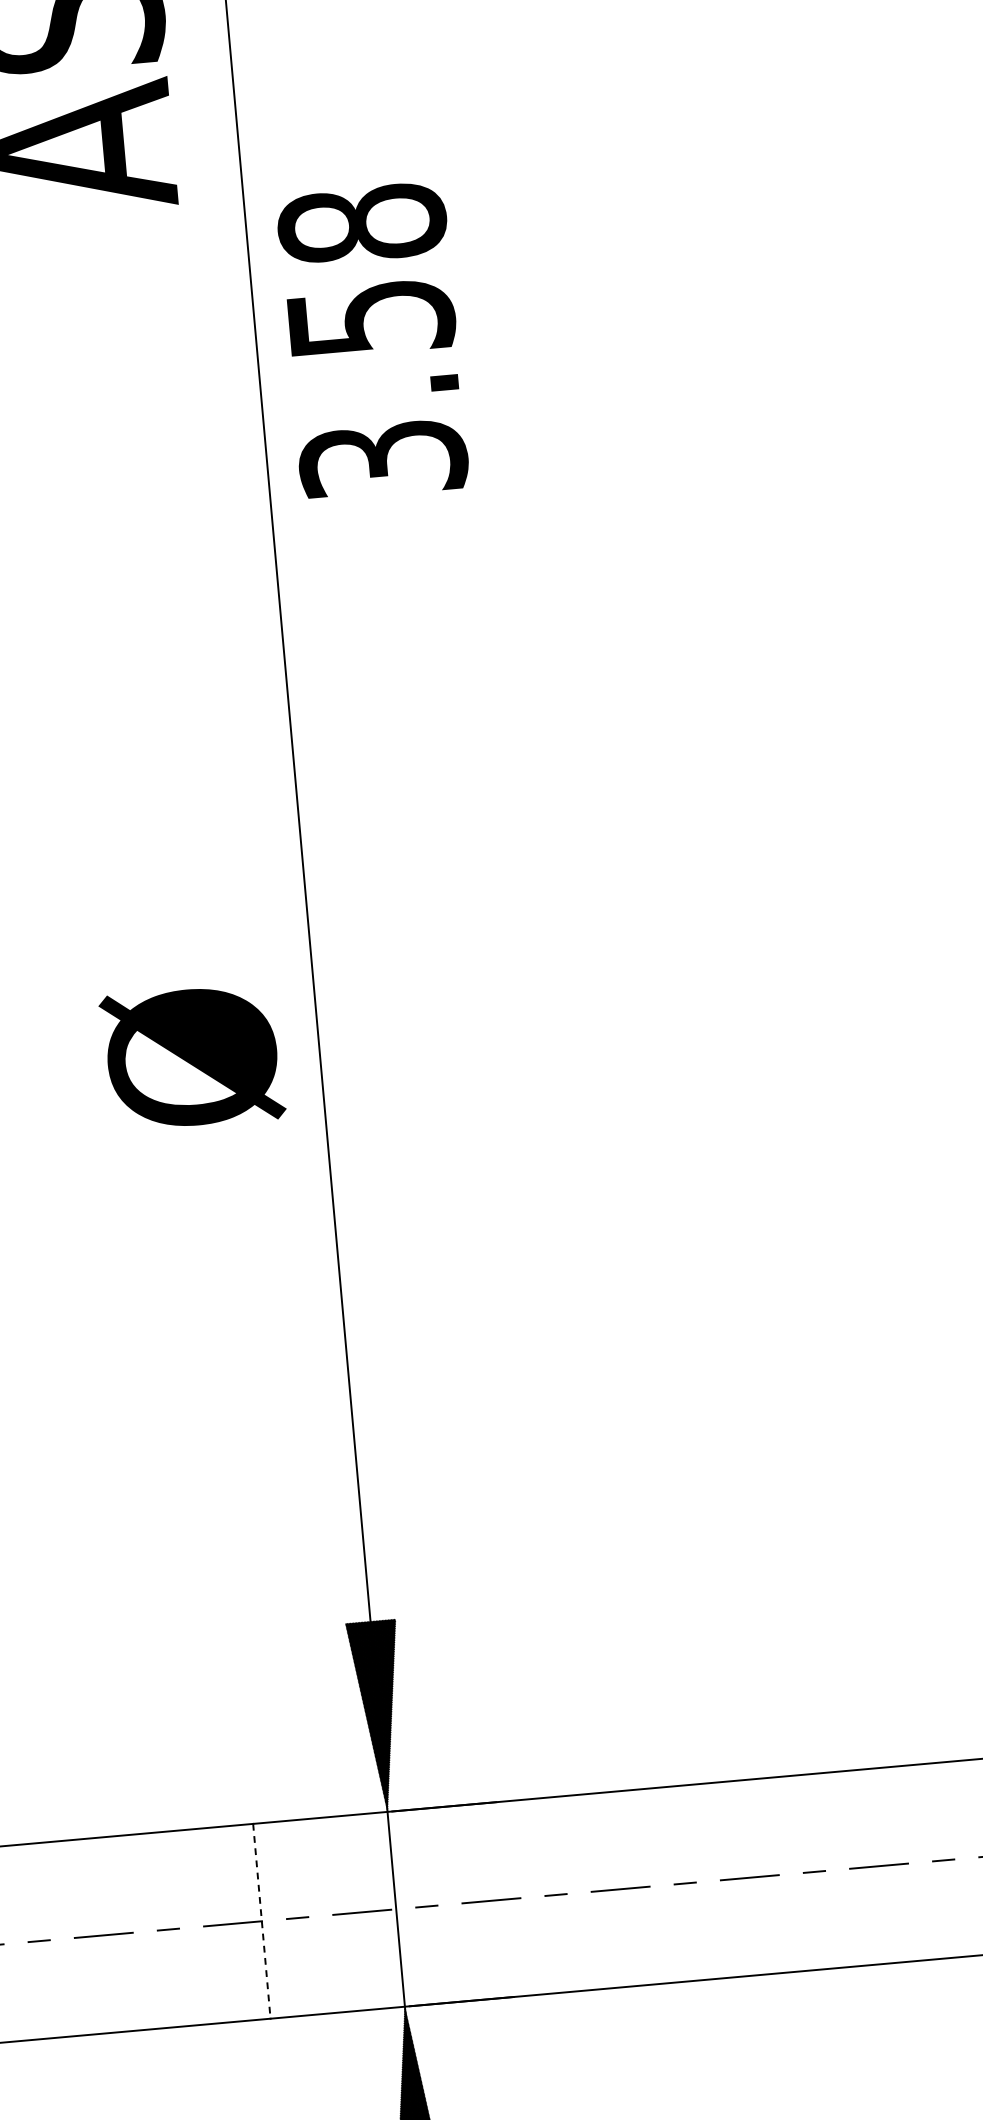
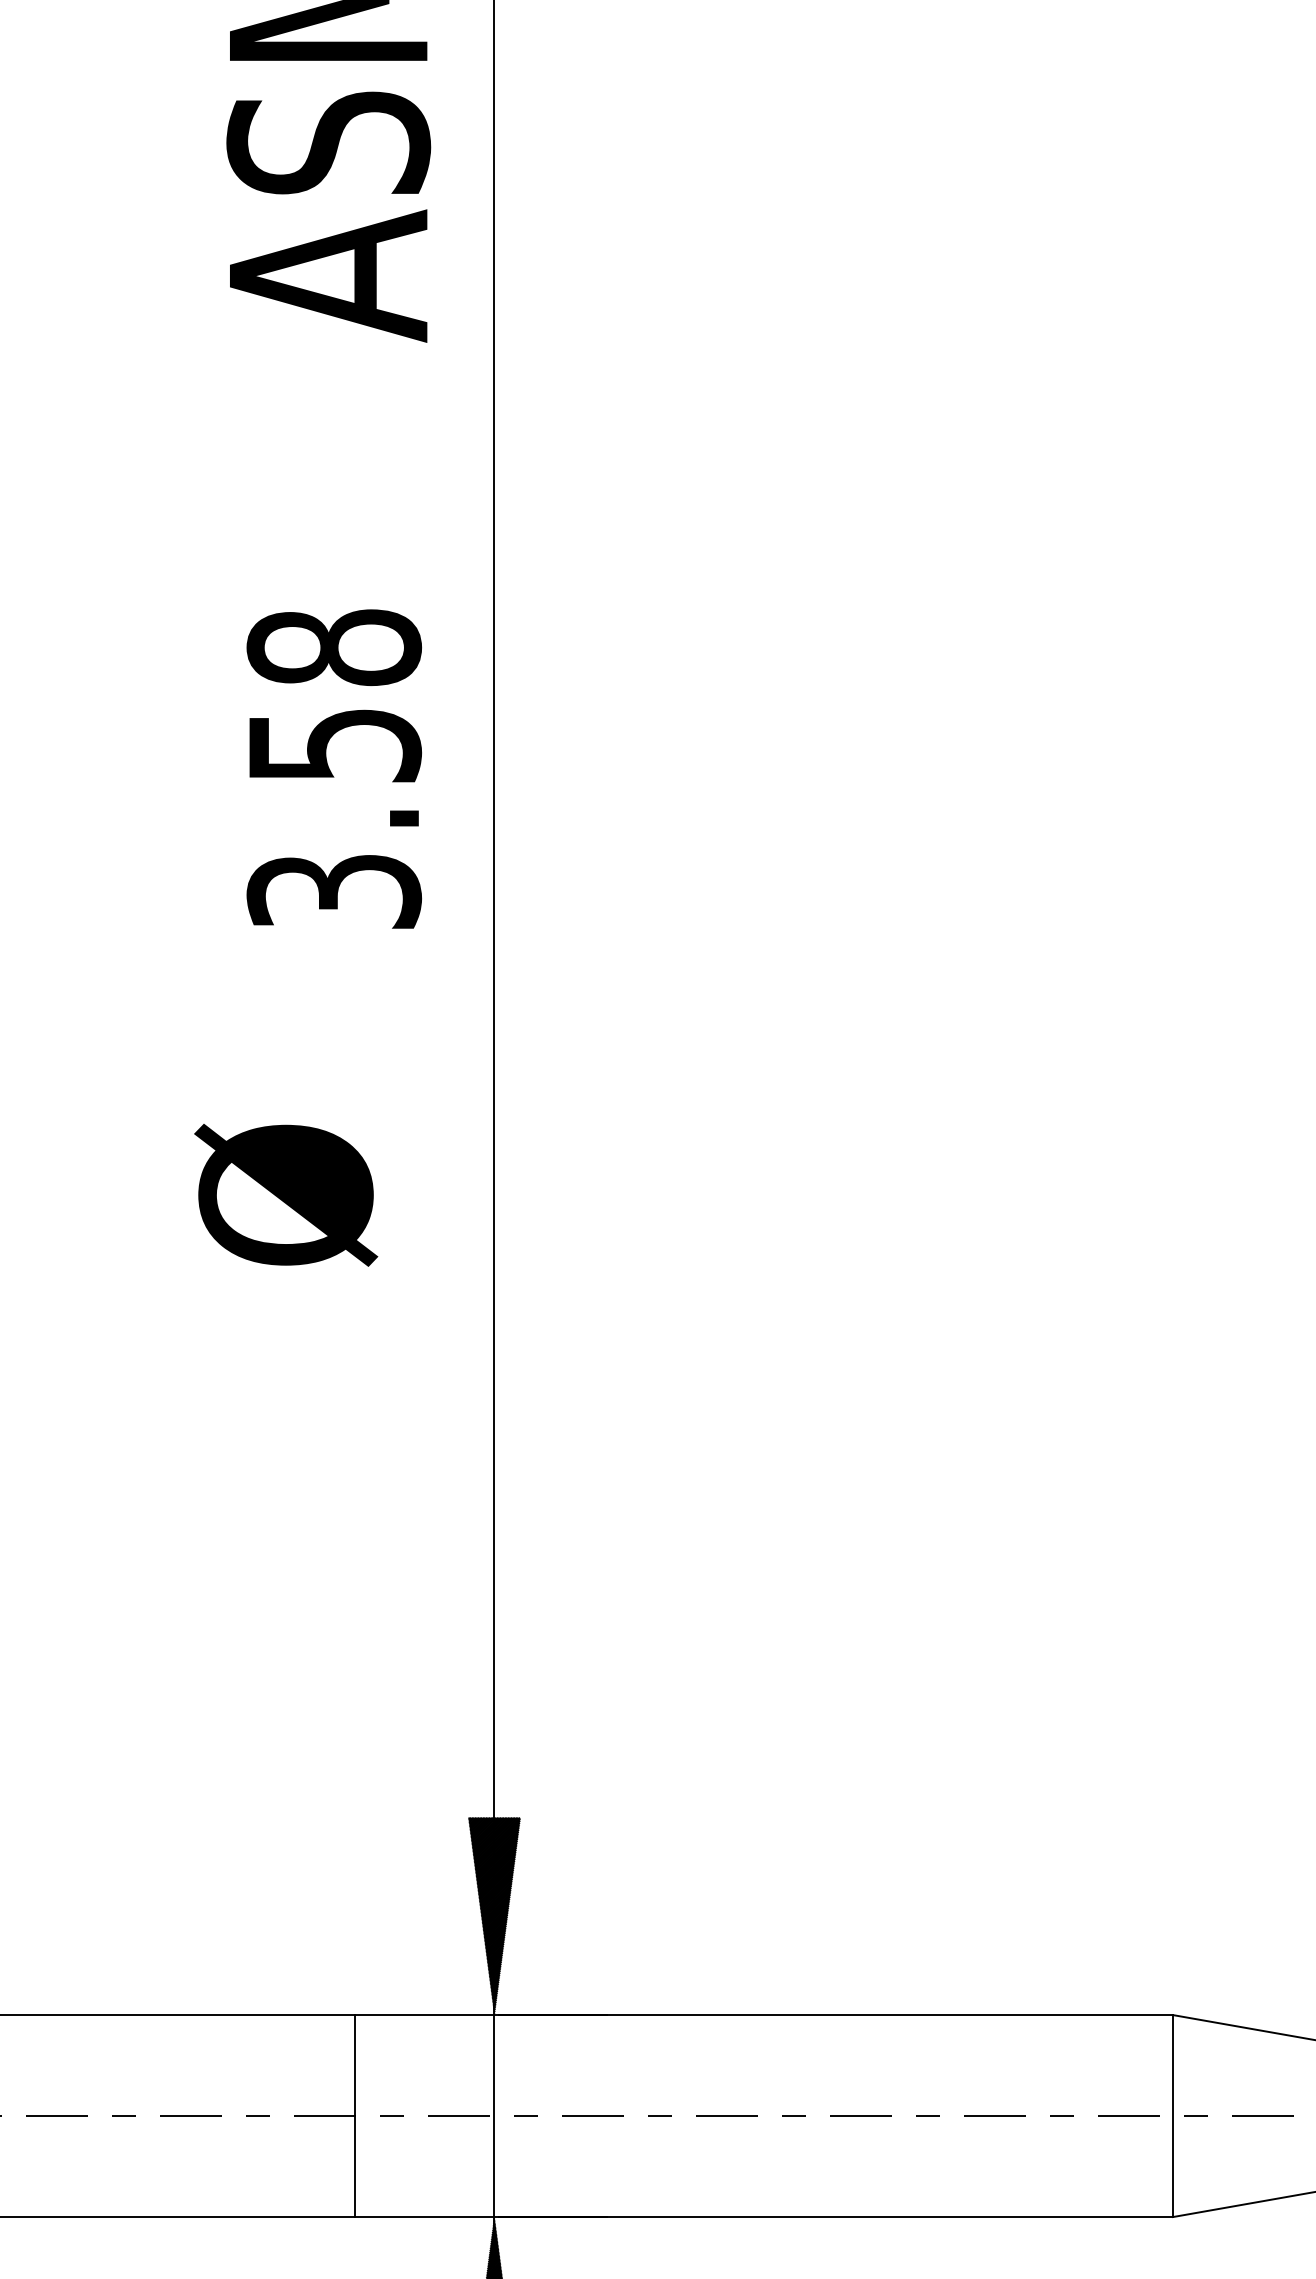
text: (371, 340) -> (333, 768), moved
text: (192, 1057) -> (286, 1195), moved
line: (262, 1921) -> (355, 2116), dashed -> solid

